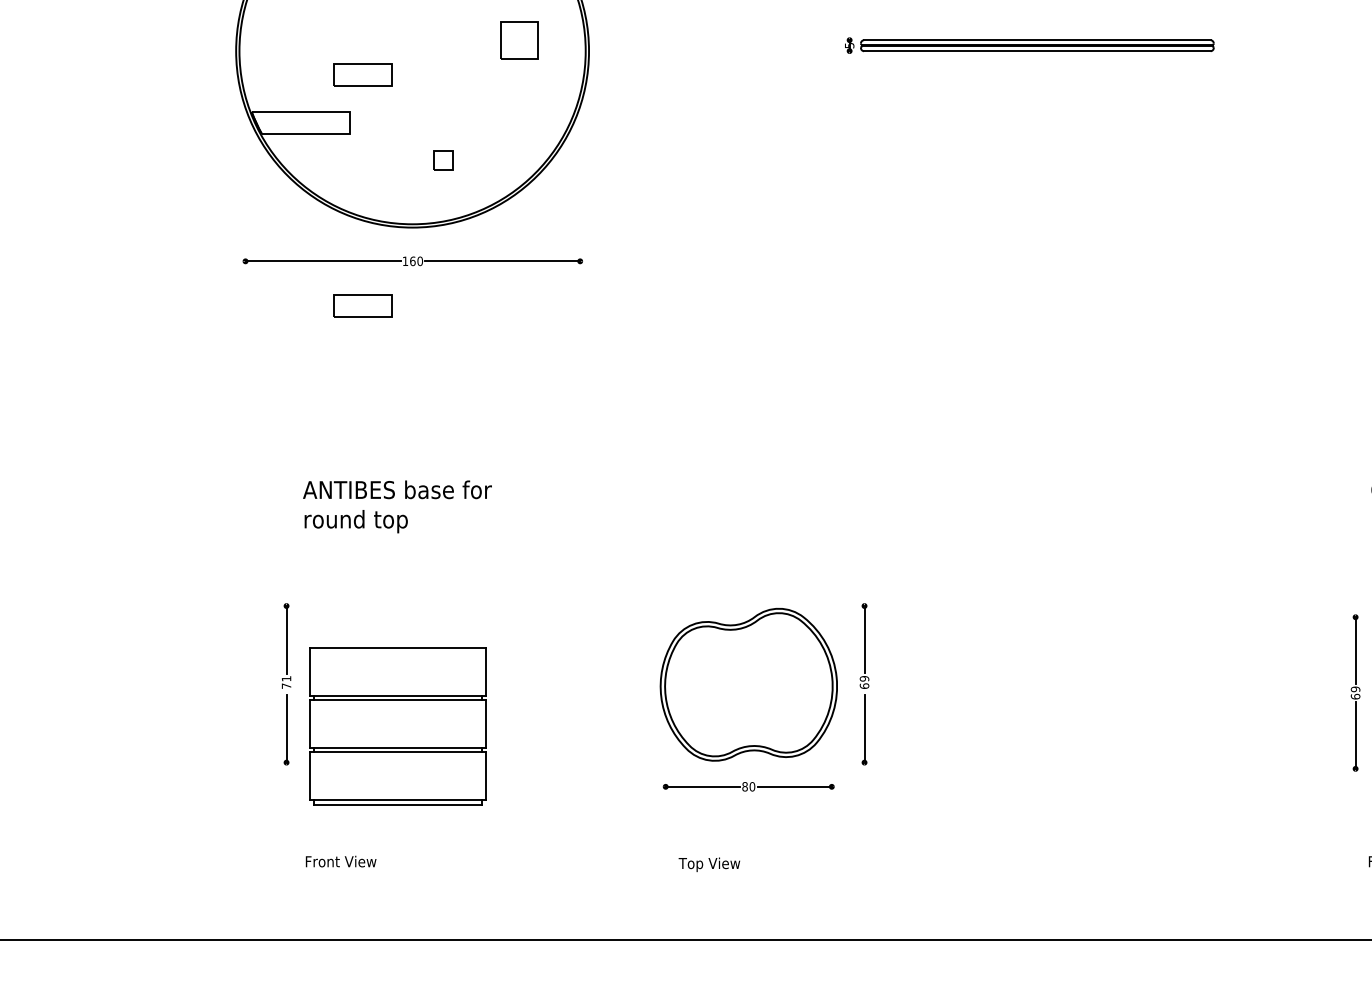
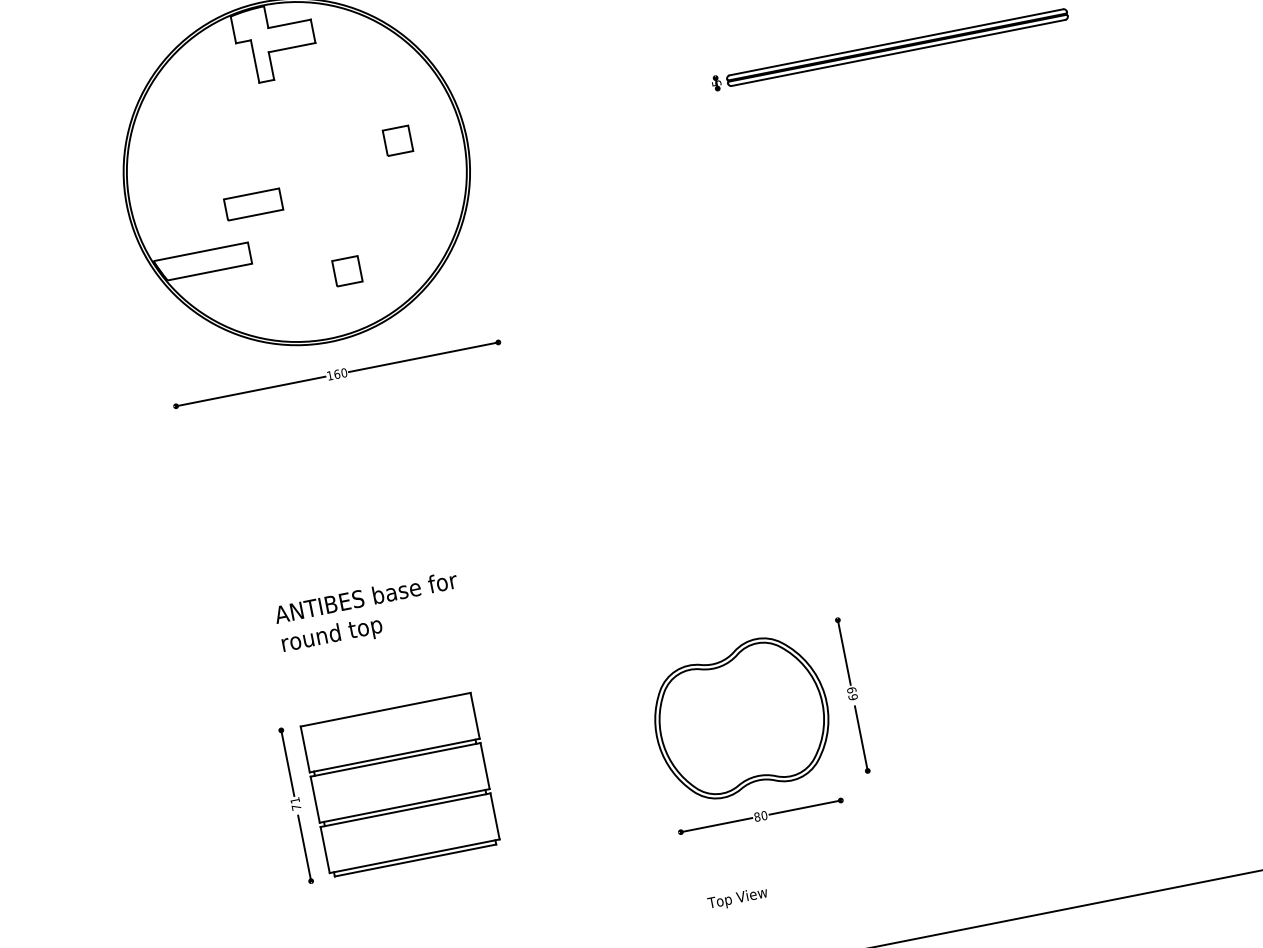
part: (519, 39) -> (397, 140), size x0.71
part: (443, 160) -> (347, 271), size x1.43
part: (362, 305) -> (297, 426), removed
part: (397, 726) -> (400, 785), moved

